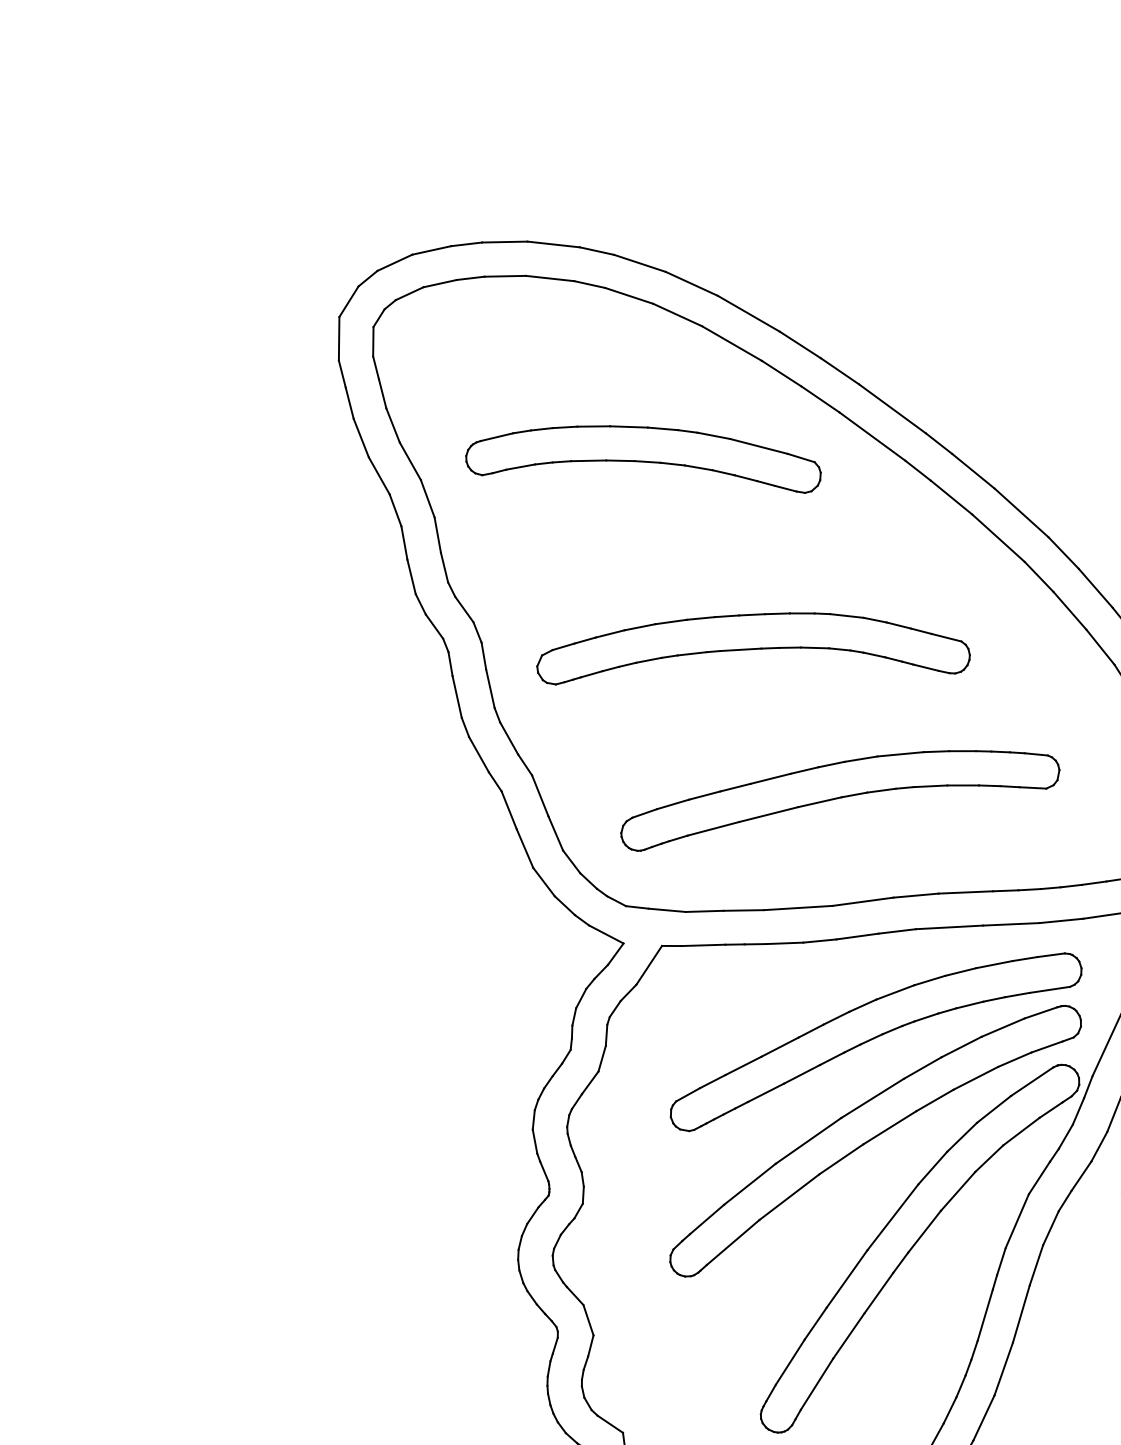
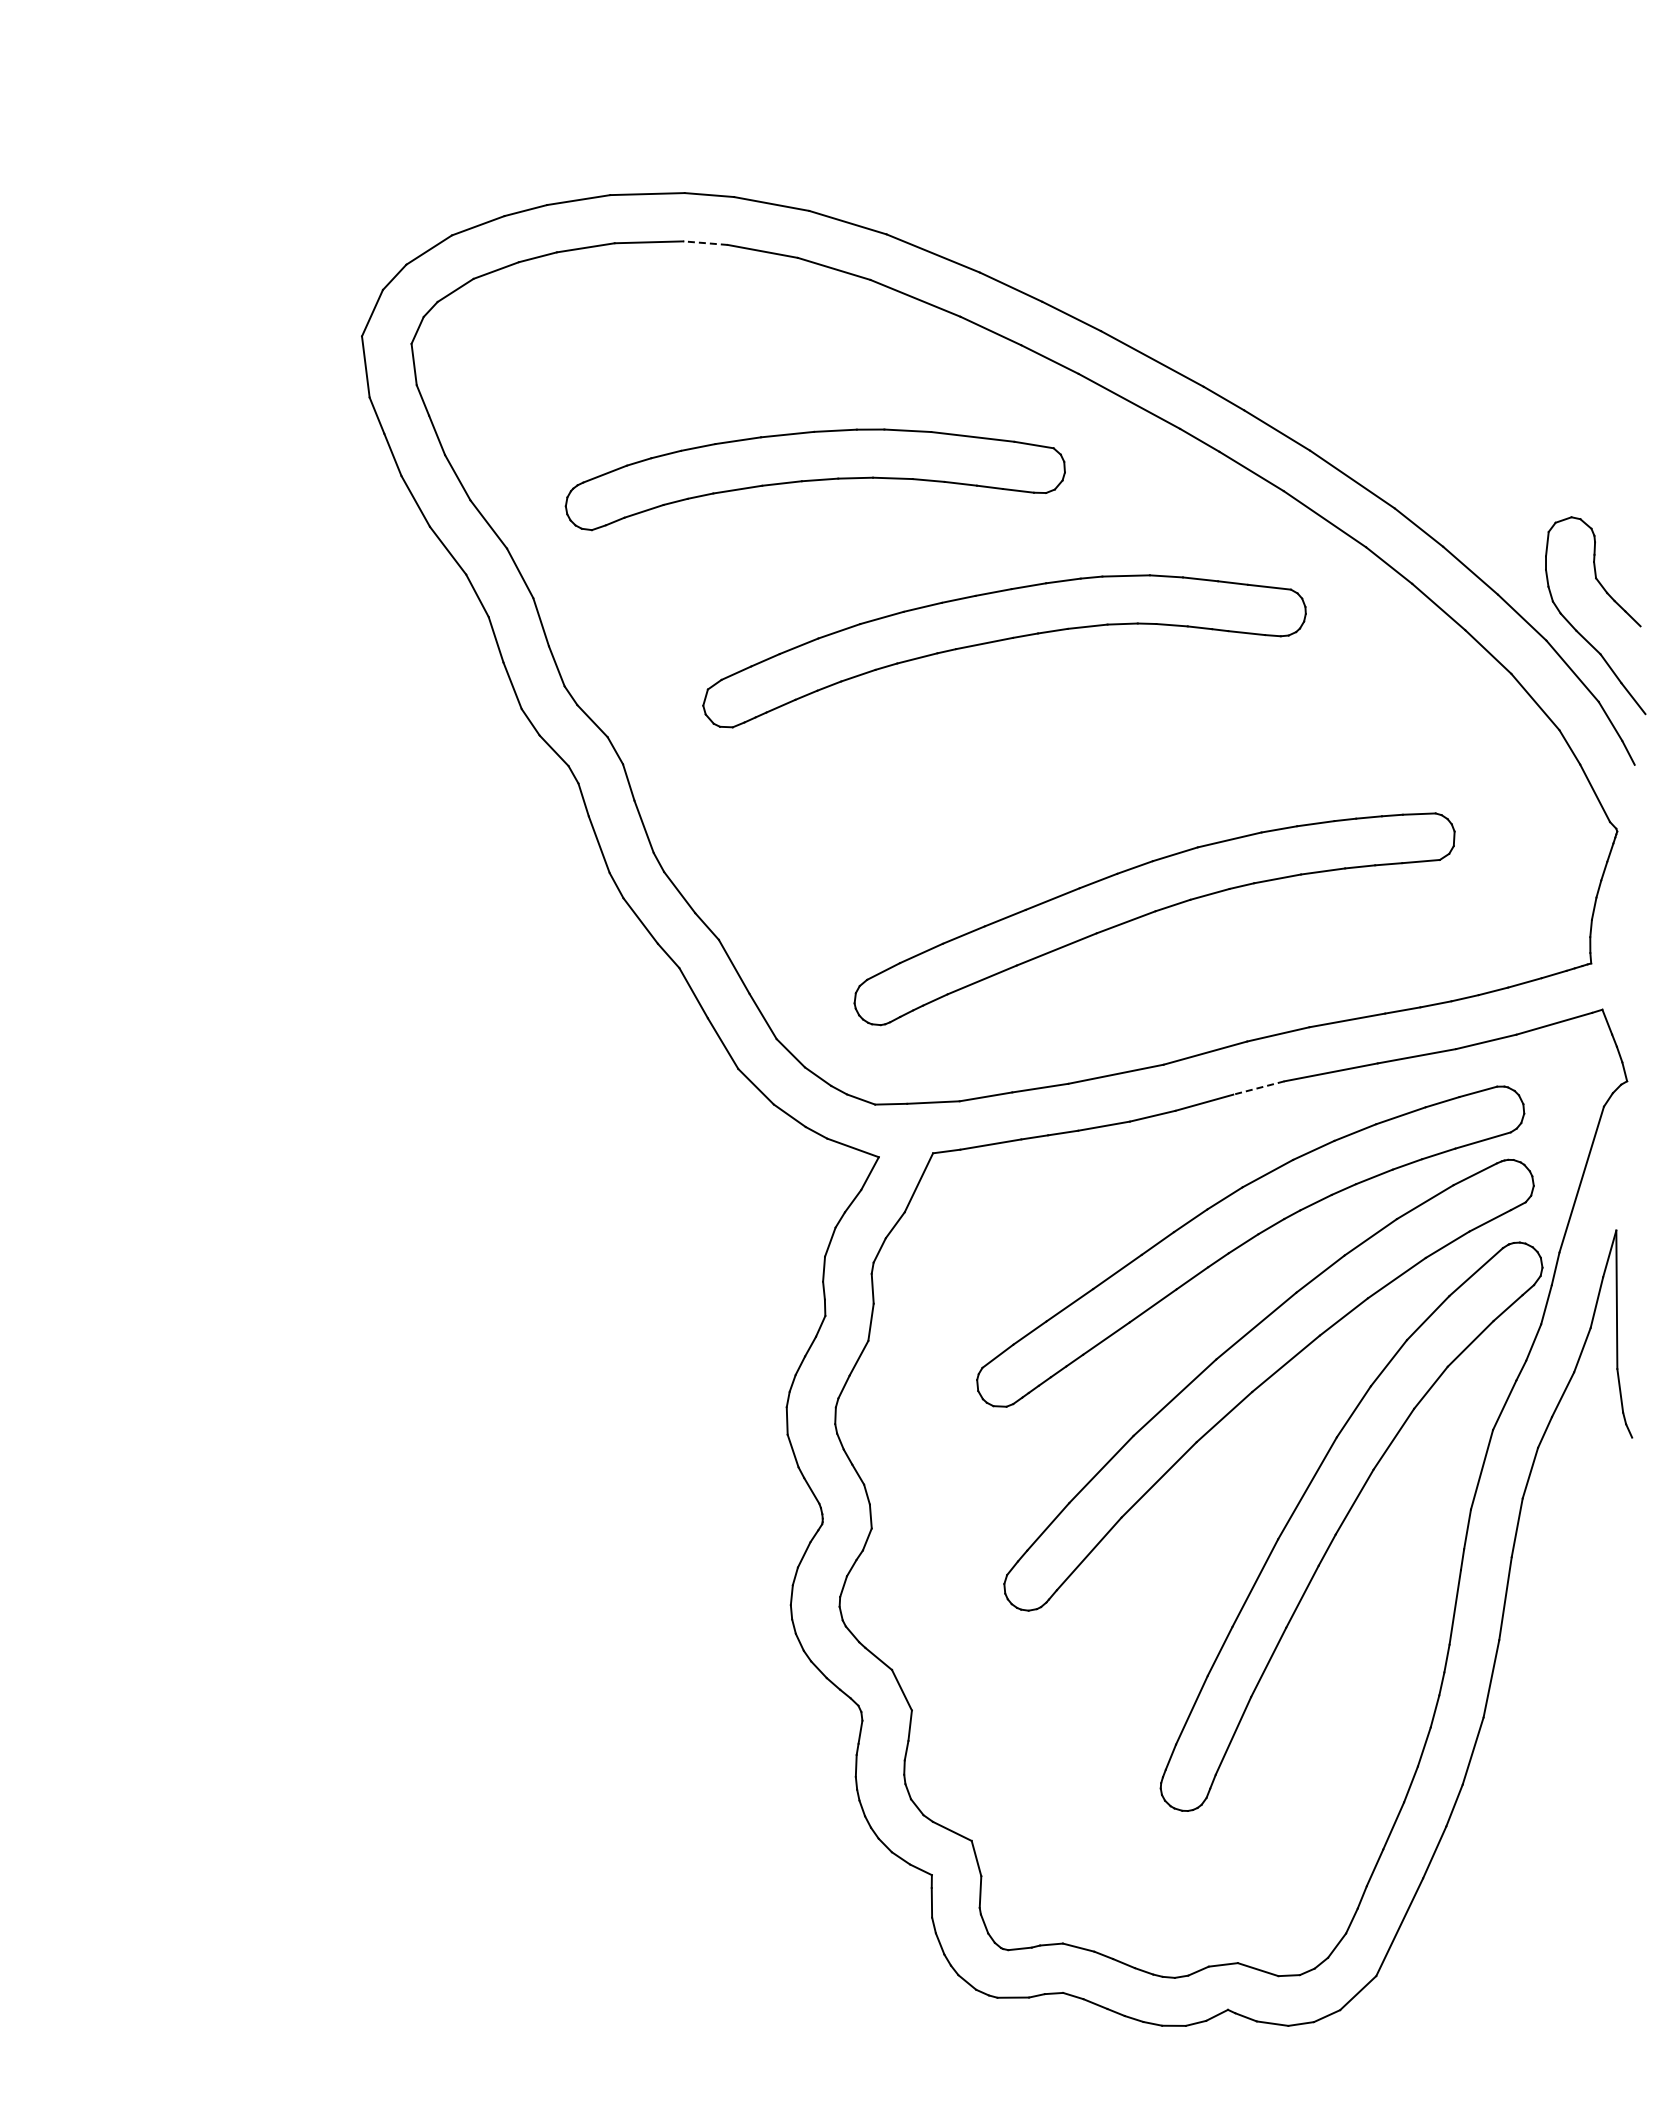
line: (589, 284) -> (705, 243), solid -> dashed
part: (752, 650) -> (1001, 641), moved
line: (896, 931) -> (1258, 1088), solid -> dashed

